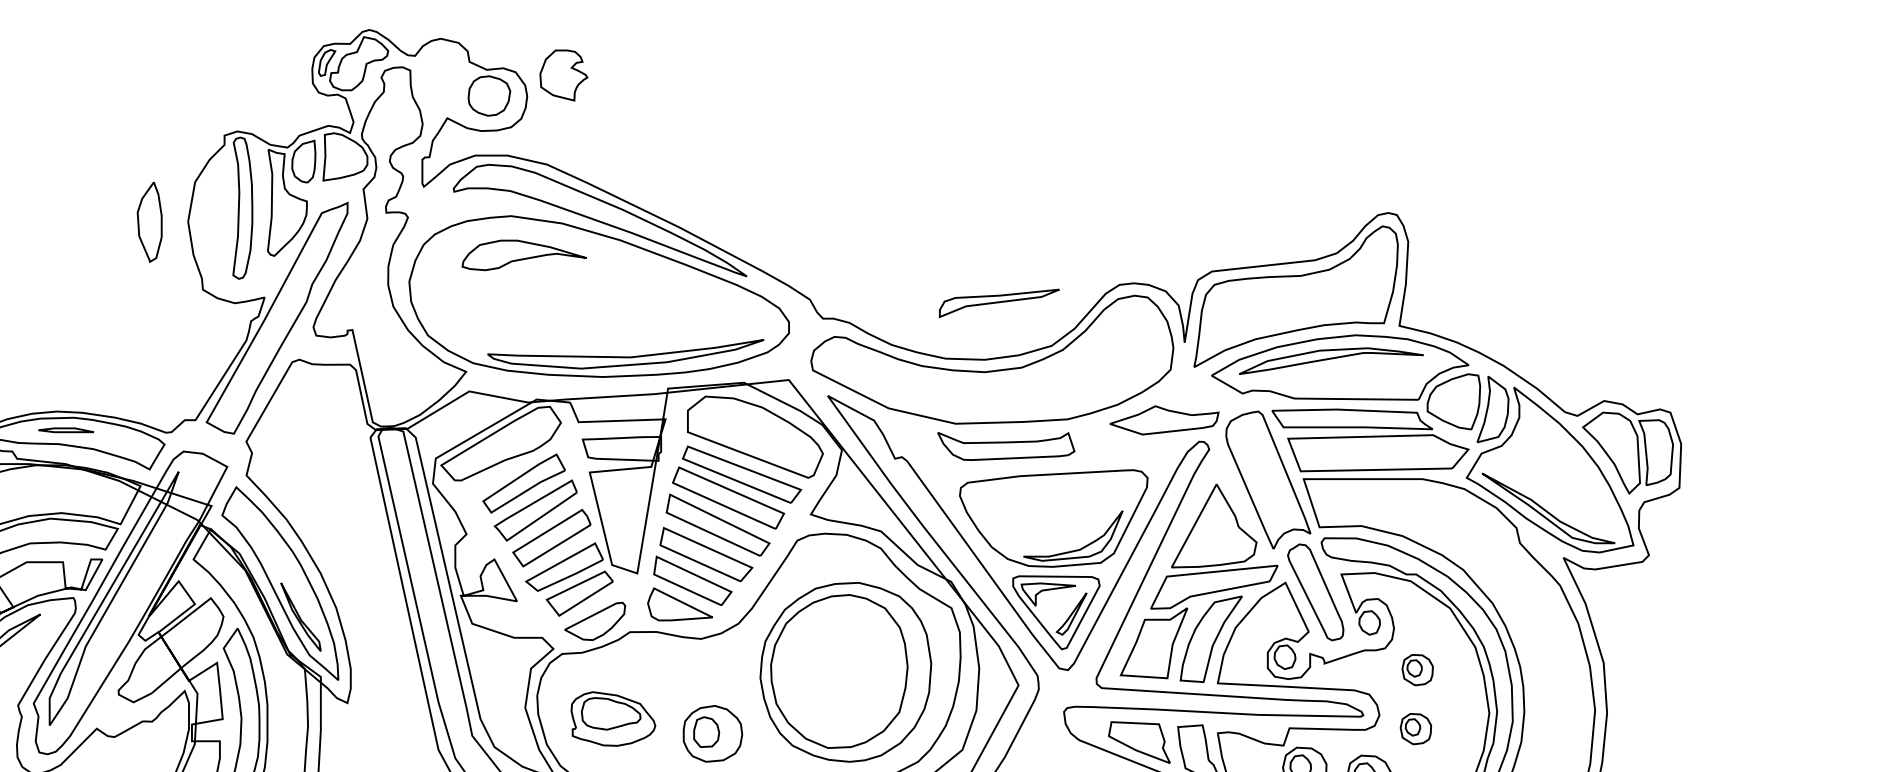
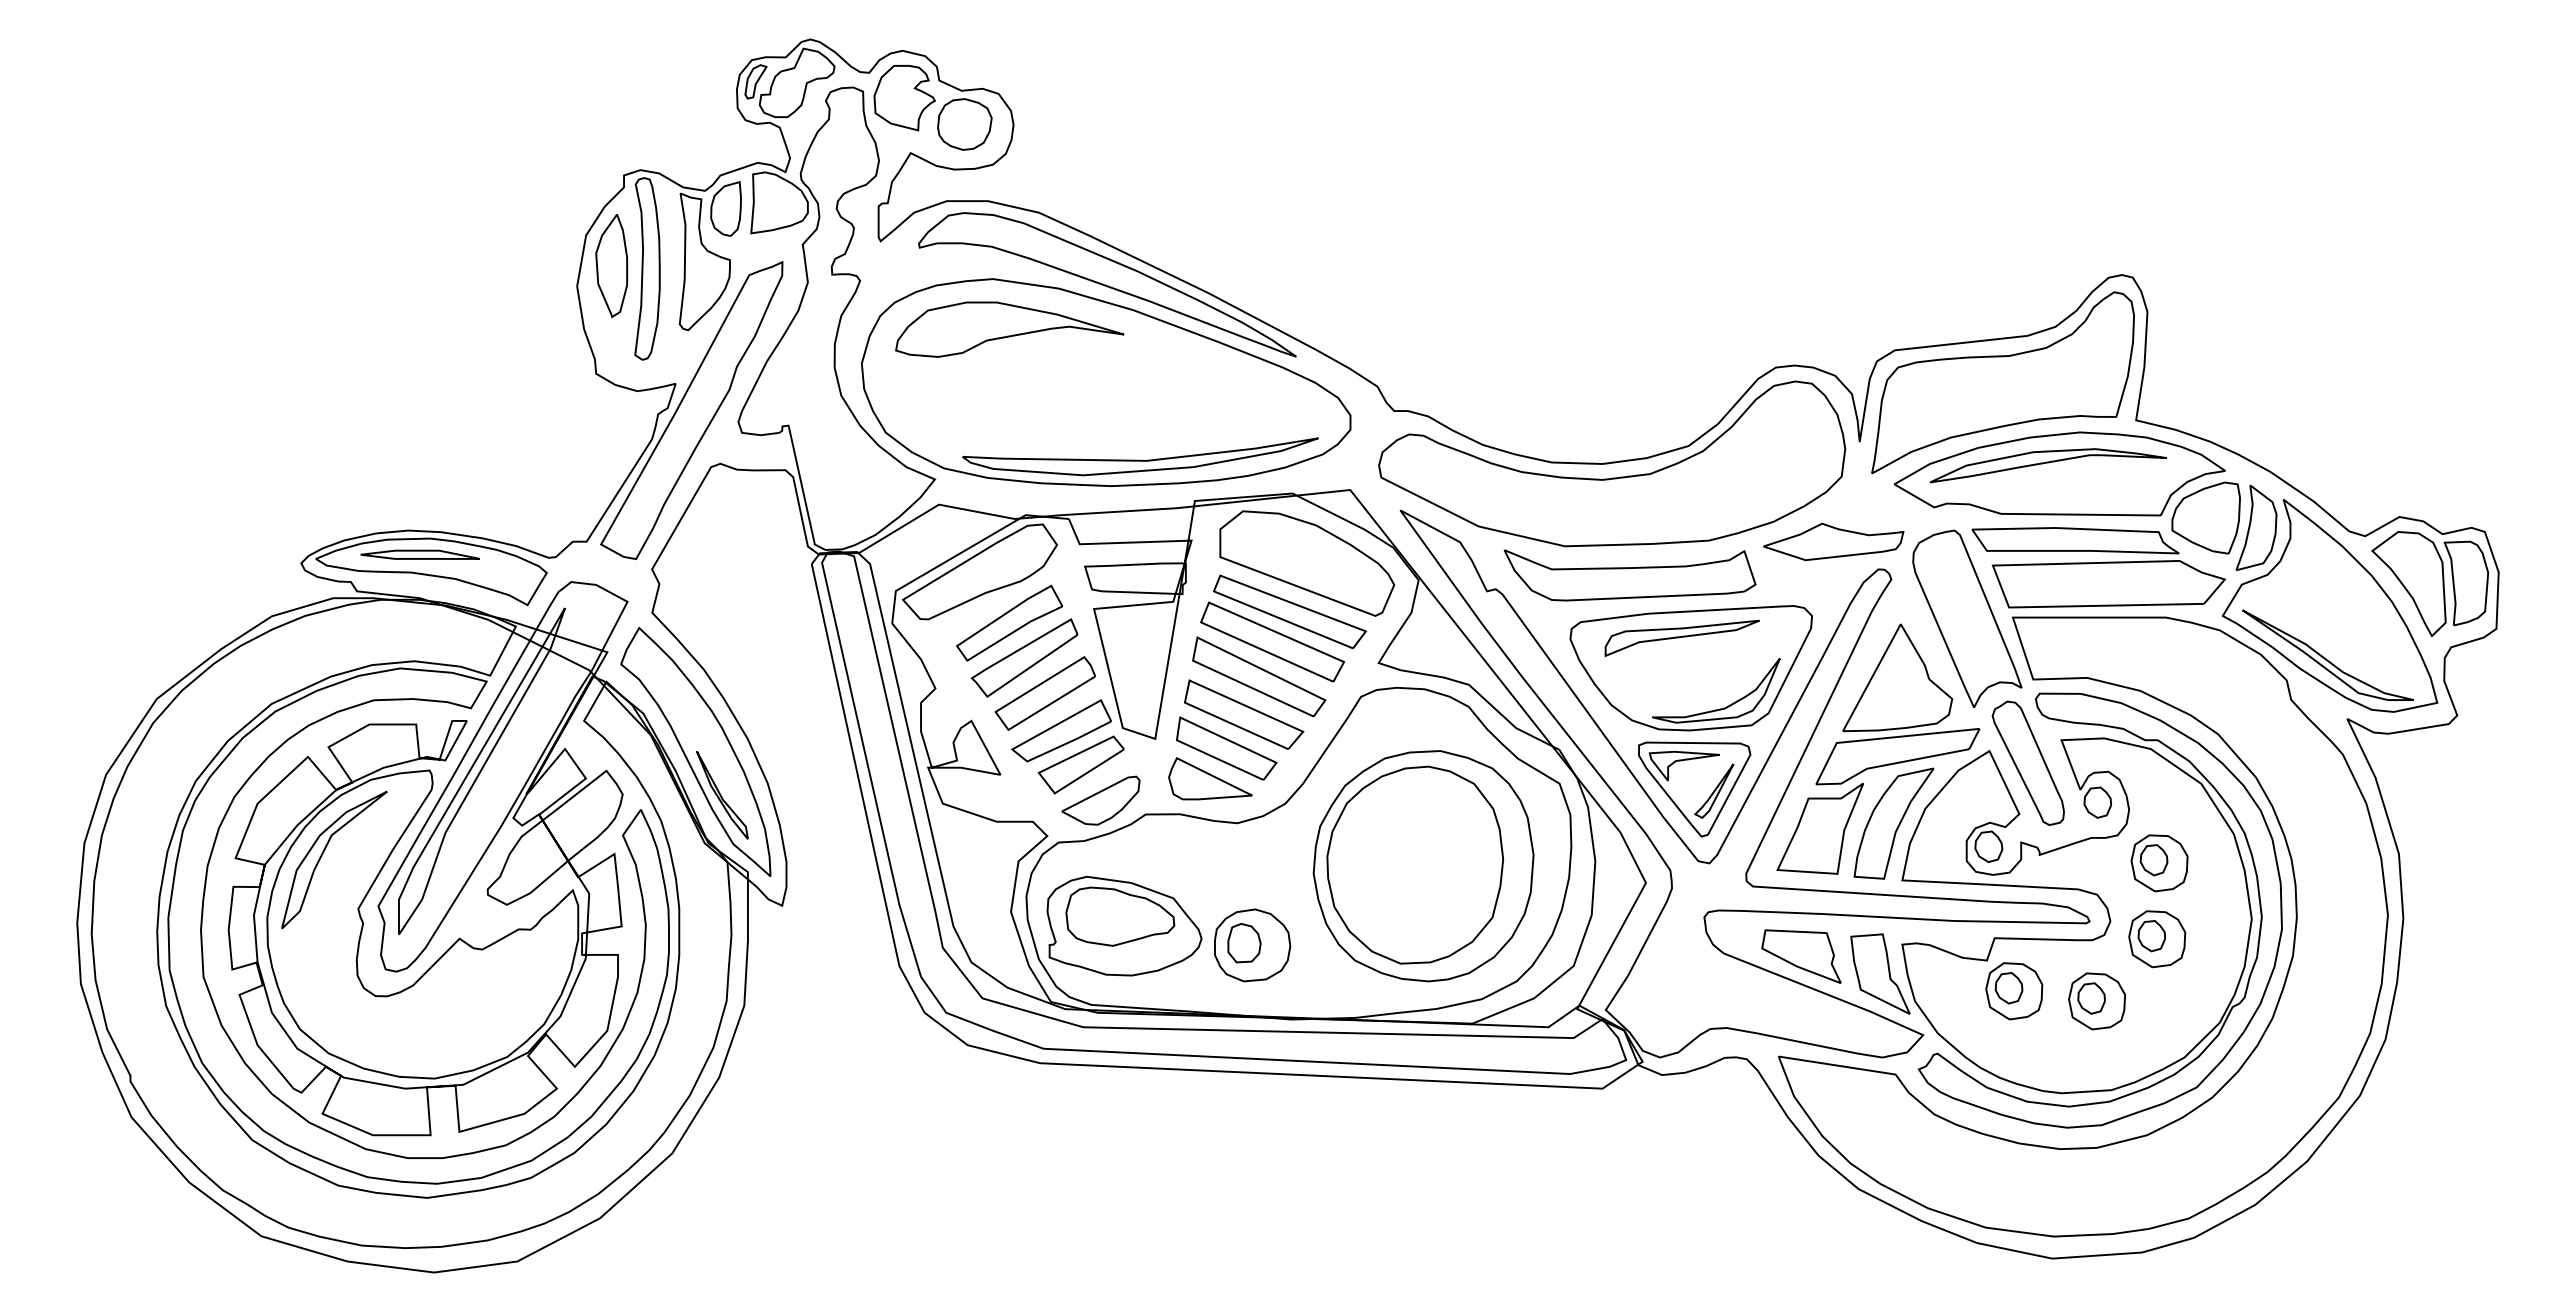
part: (563, 75) -> (904, 98), moved
part: (149, 222) -> (611, 266), moved
part: (524, 255) -> (1009, 329), size x1.43
part: (998, 302) -> (1681, 637), moved
part: (65, 430) -> (419, 554), size x1.67
part: (1005, 446) -> (1629, 575), size x1.43
part: (1417, 670) -> (2159, 863), size x1.43
part: (613, 719) -> (1124, 926), size x1.43
part: (1416, 729) -> (2157, 939), size x1.43

